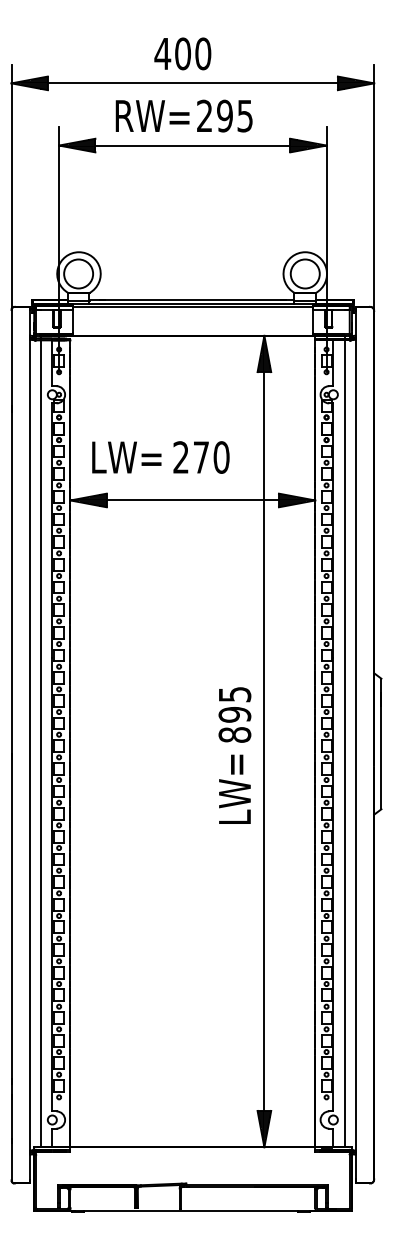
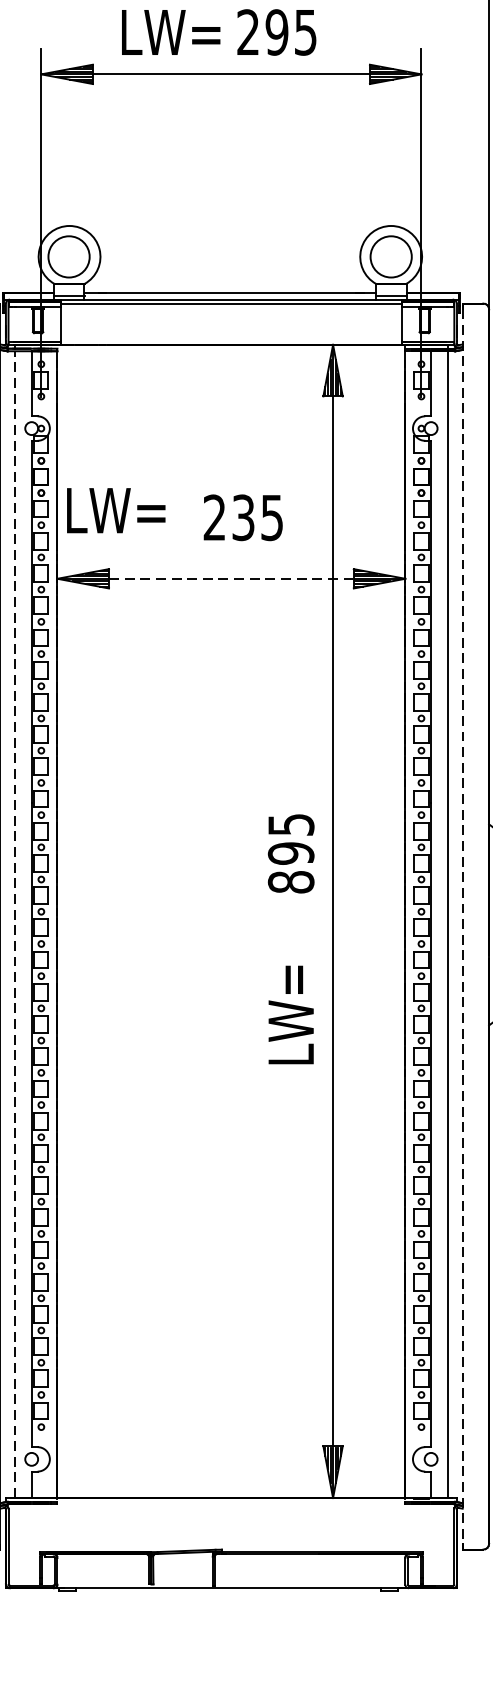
text: (154, 115) -> (176, 31), RW= -> LW=
text: (126, 457) -> (115, 510), moved
text: (211, 457) -> (257, 517), 270 -> 235
line: (193, 500) -> (232, 578), solid -> dashed
text: (234, 714) -> (290, 853), moved
line: (40, 743) -> (14, 924), solid -> dashed
line: (355, 745) -> (462, 927), solid -> dashed
text: (234, 788) -> (290, 1013), moved

